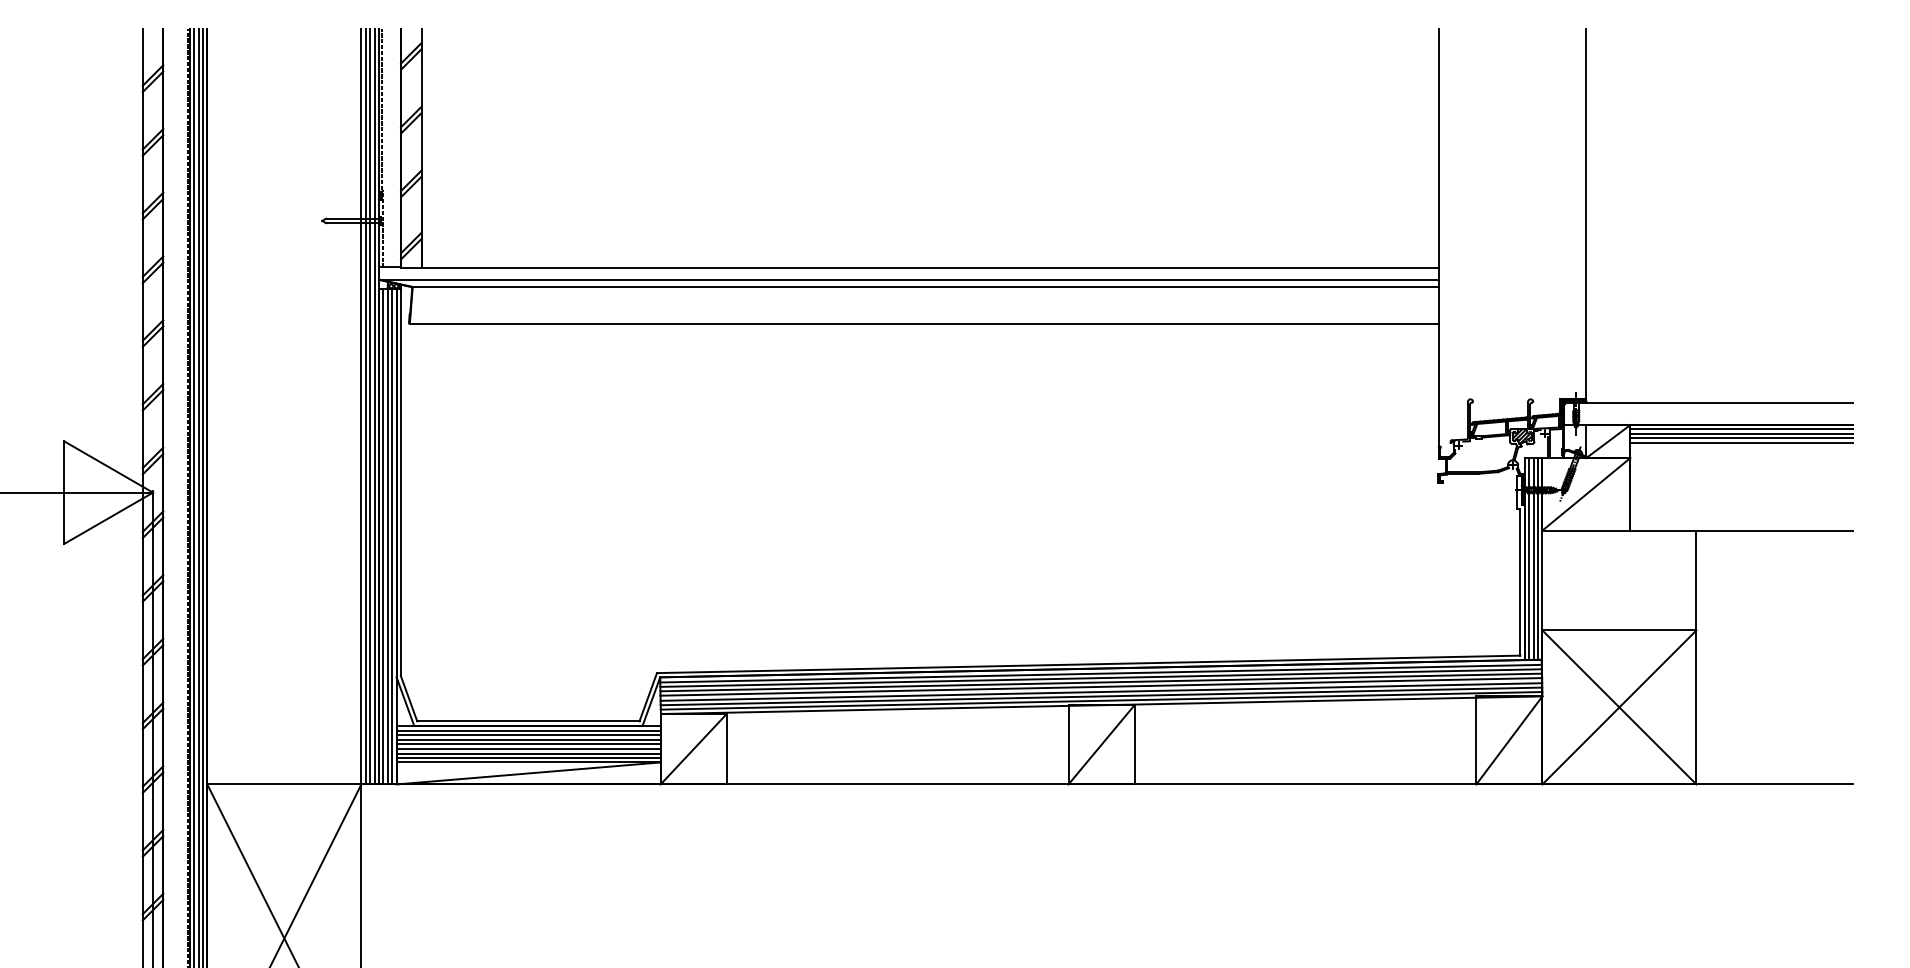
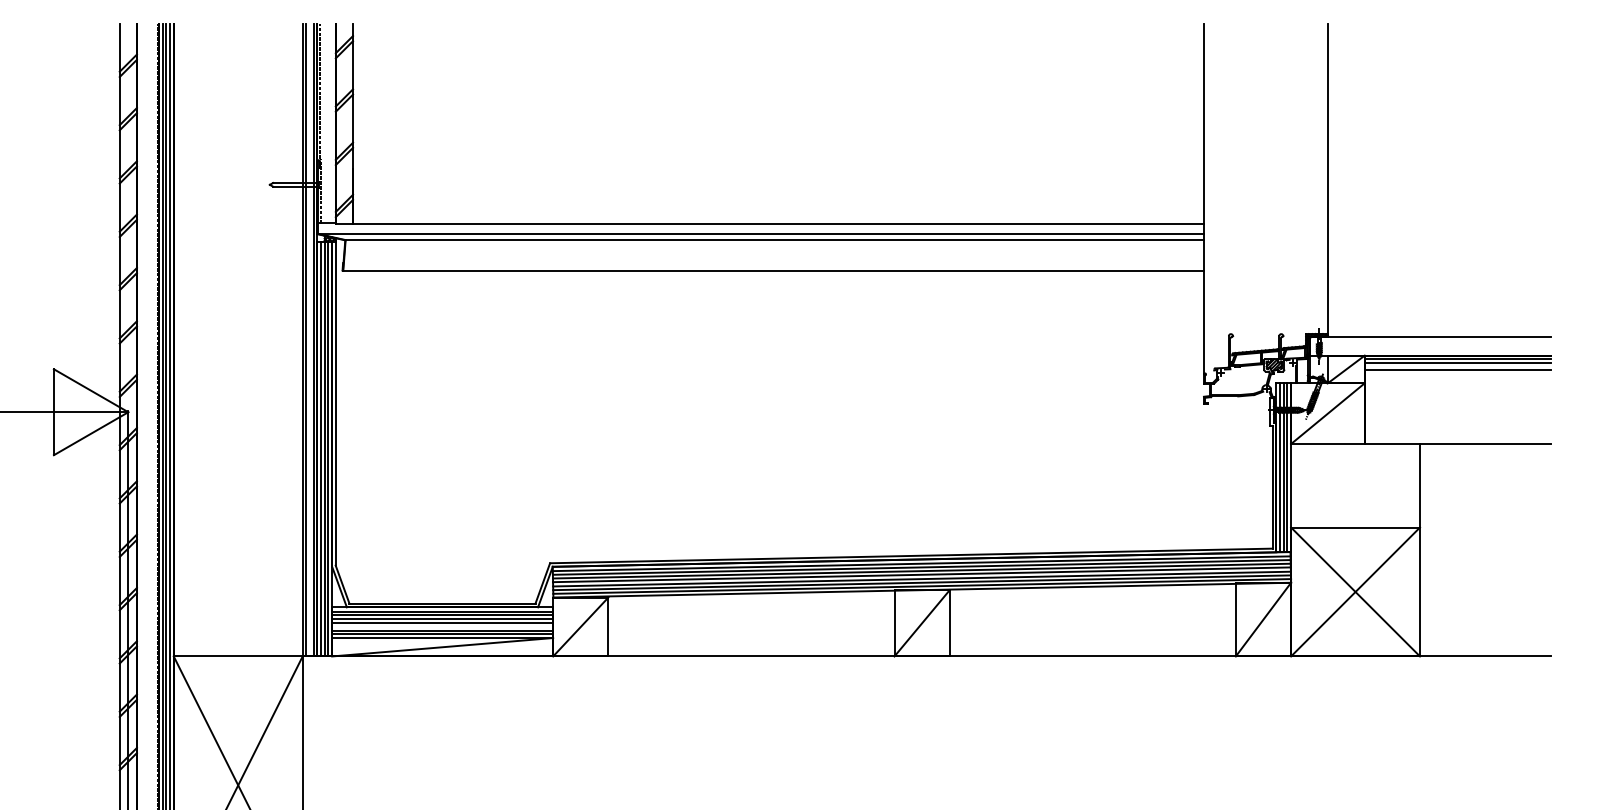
line: (370, 406) -> (310, 340), removed
line: (1741, 438) -> (1457, 366), removed
line: (528, 749) -> (442, 627), removed

